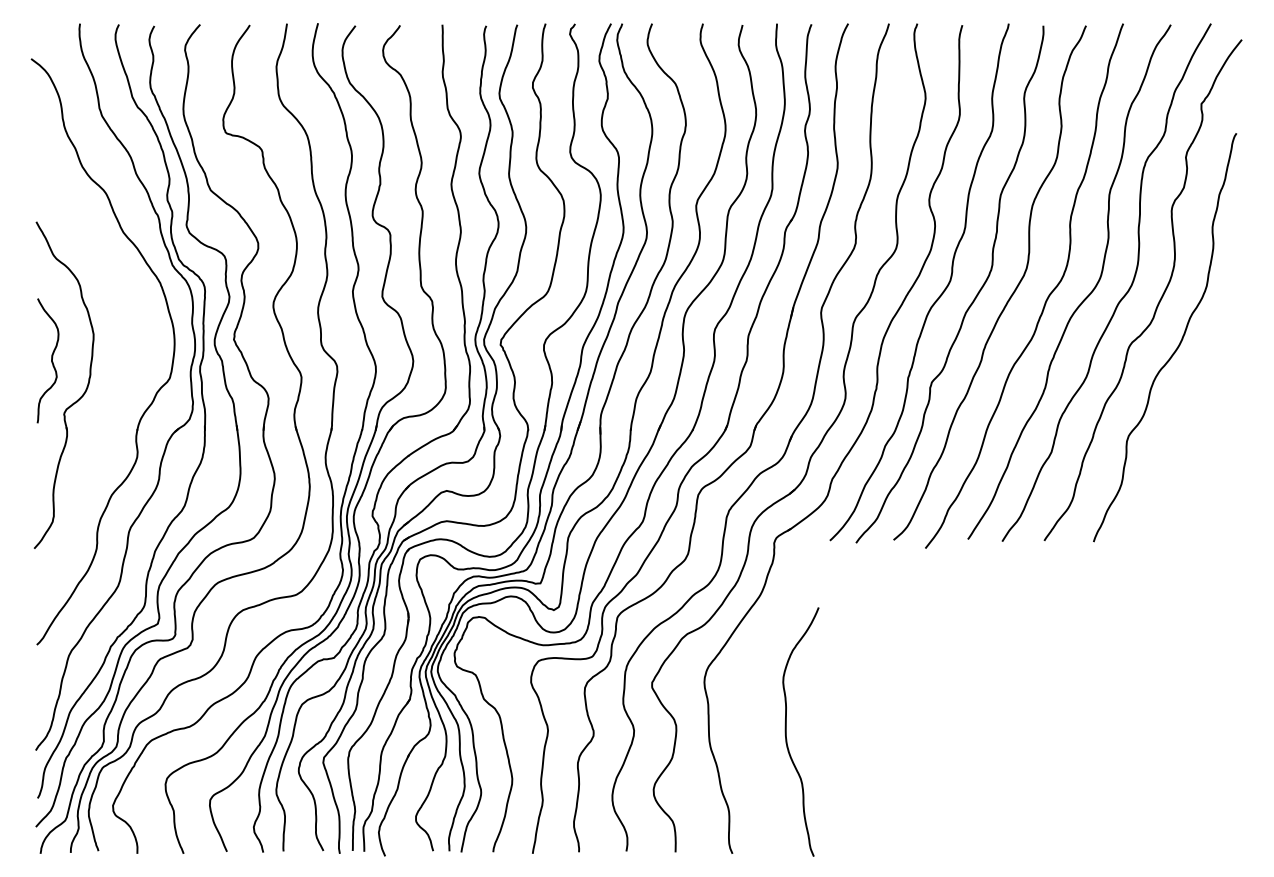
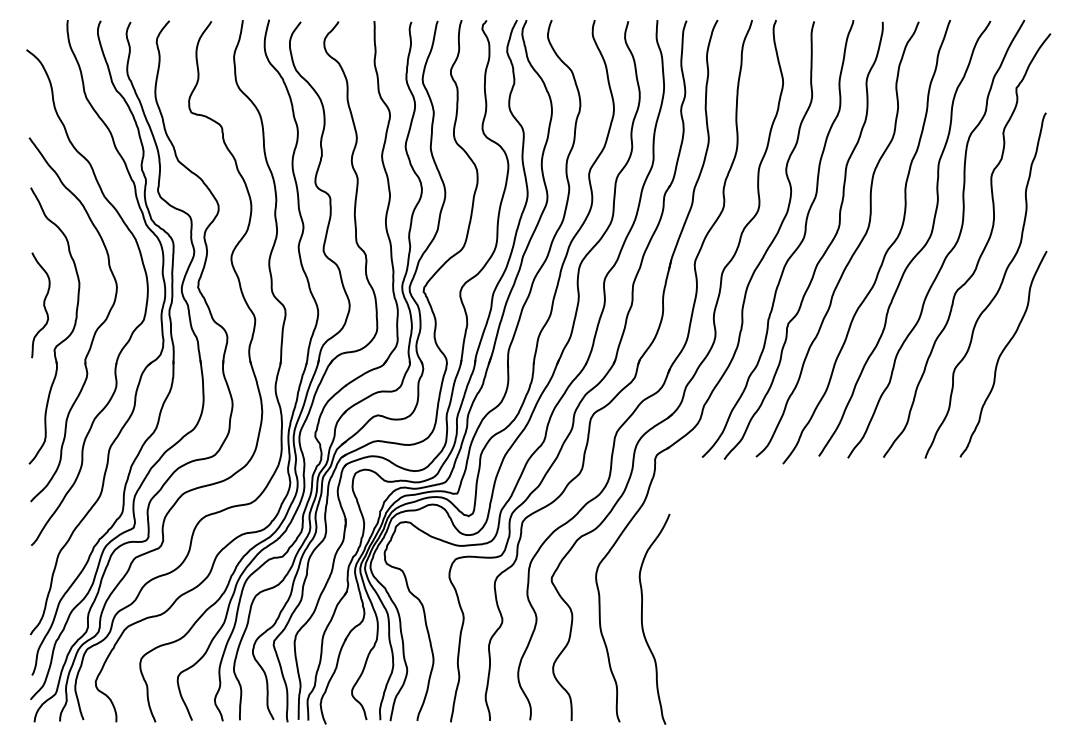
part: (112, 390) -> (95, 330), added
curve: (1184, 417) -> (1002, 353), added
curve: (786, 731) -> (642, 618), moved

